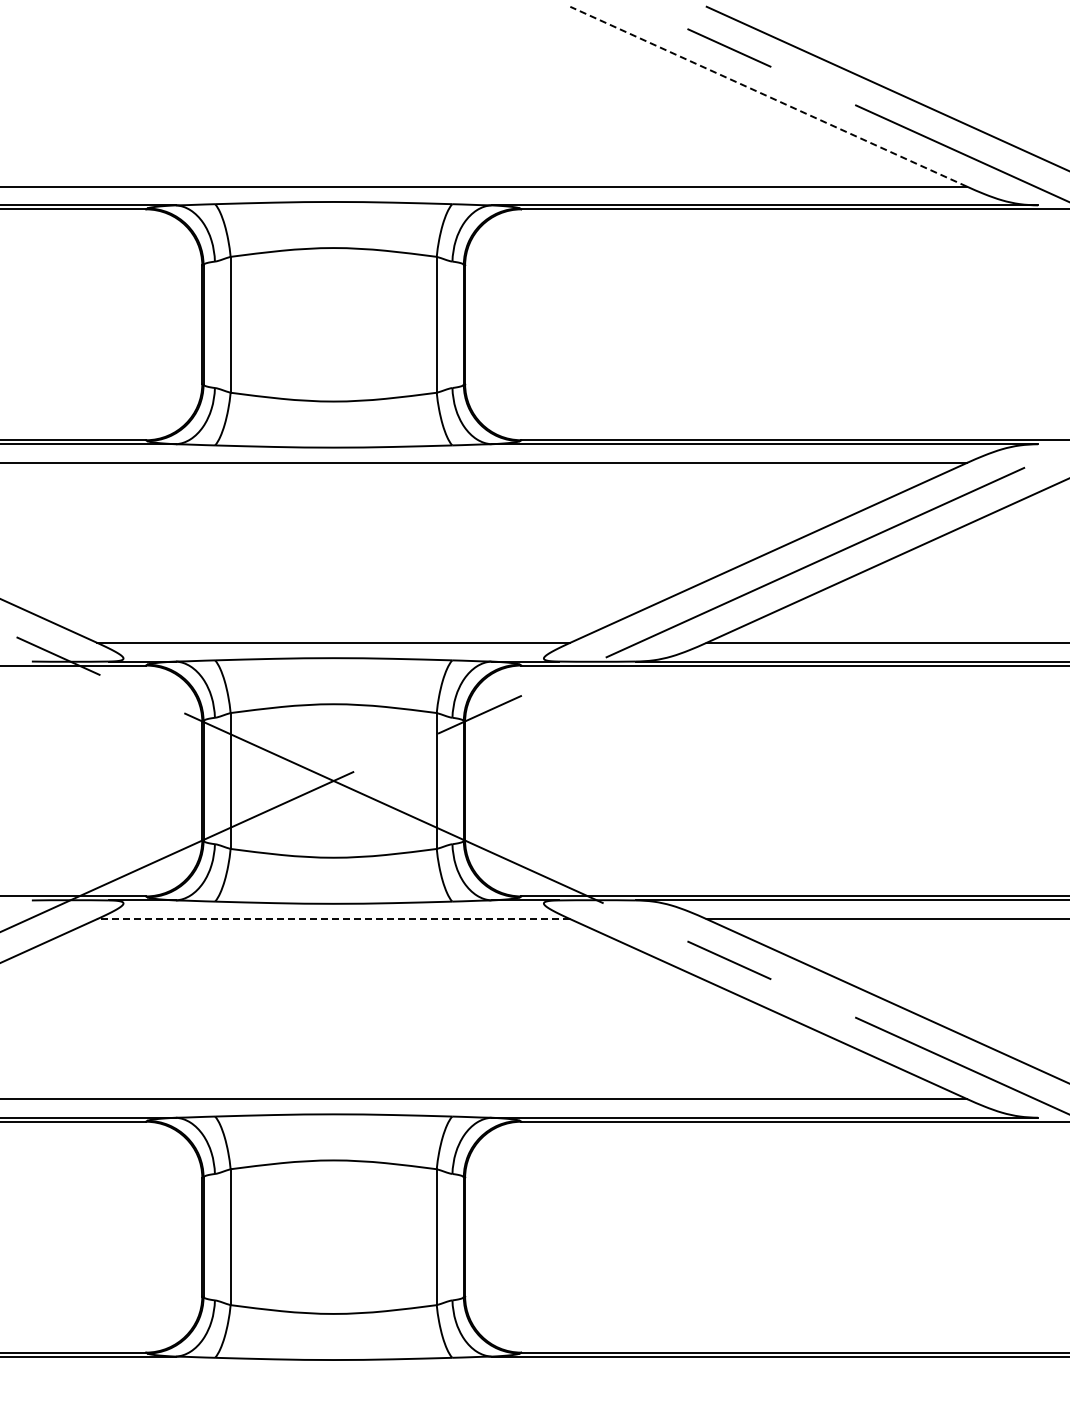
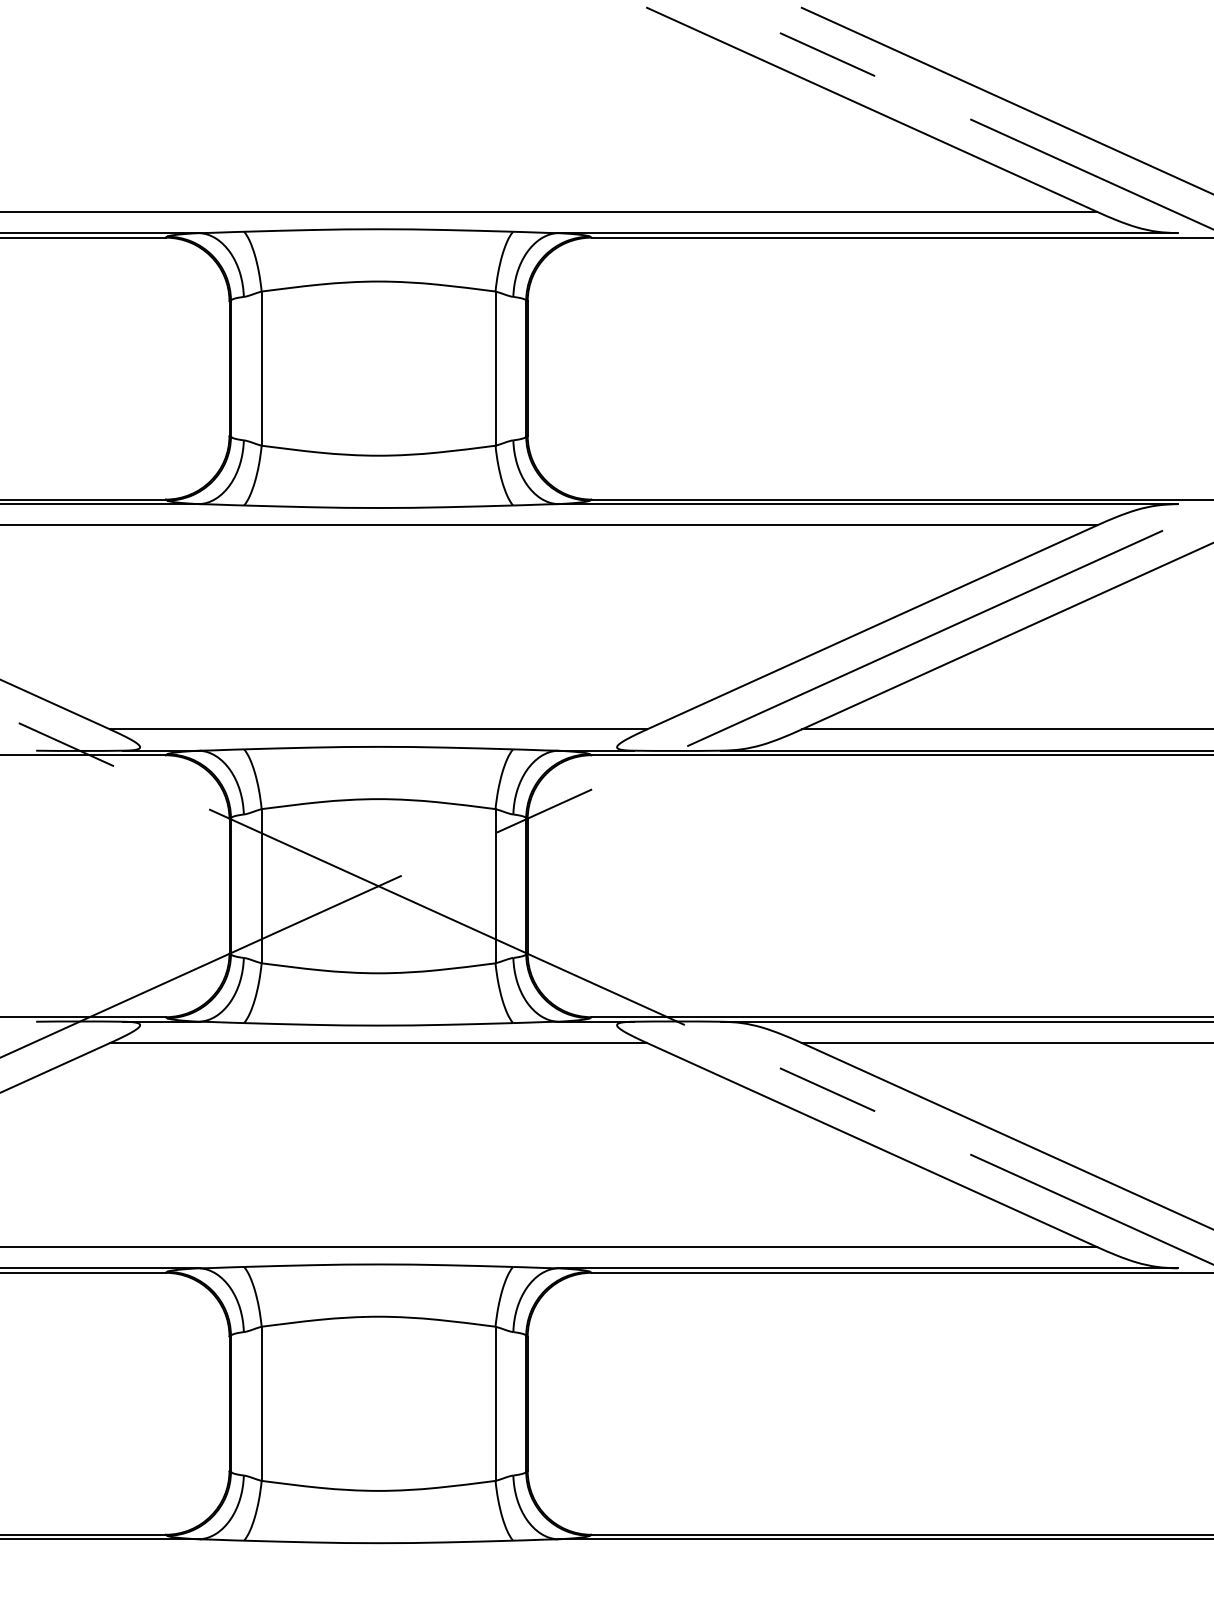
line: (768, 96) -> (871, 109), dashed -> solid
line: (333, 919) -> (378, 1043), dashed -> solid

